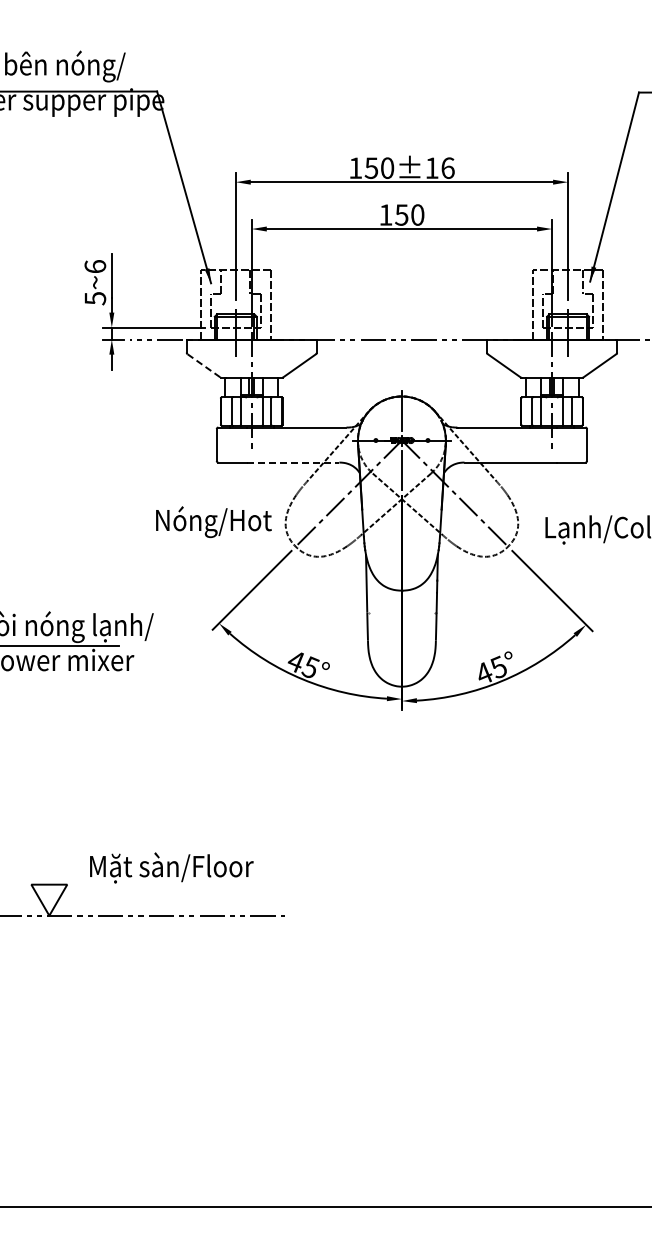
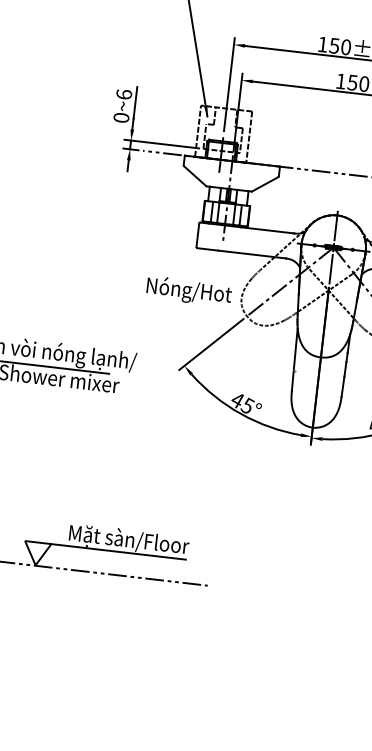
text: (95, 298) -> (121, 117), 5~6 -> 0~6
line: (204, 366) -> (195, 176), dashed -> solid
line: (293, 462) -> (252, 254), dashed -> solid
line: (159, 884) -> (118, 551), added

